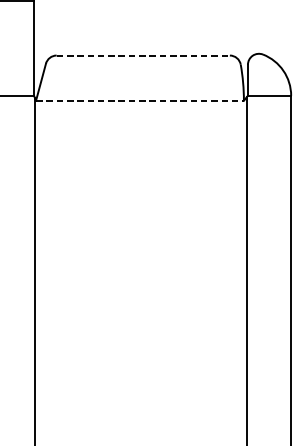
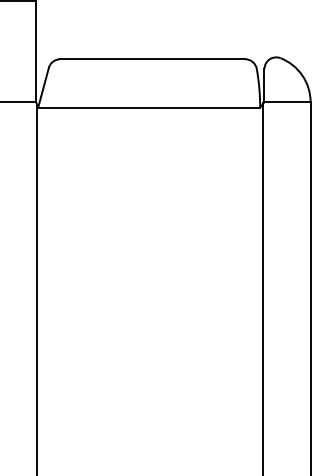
line: (144, 55) -> (153, 59), dashed -> solid
line: (140, 100) -> (149, 107), dashed -> solid

